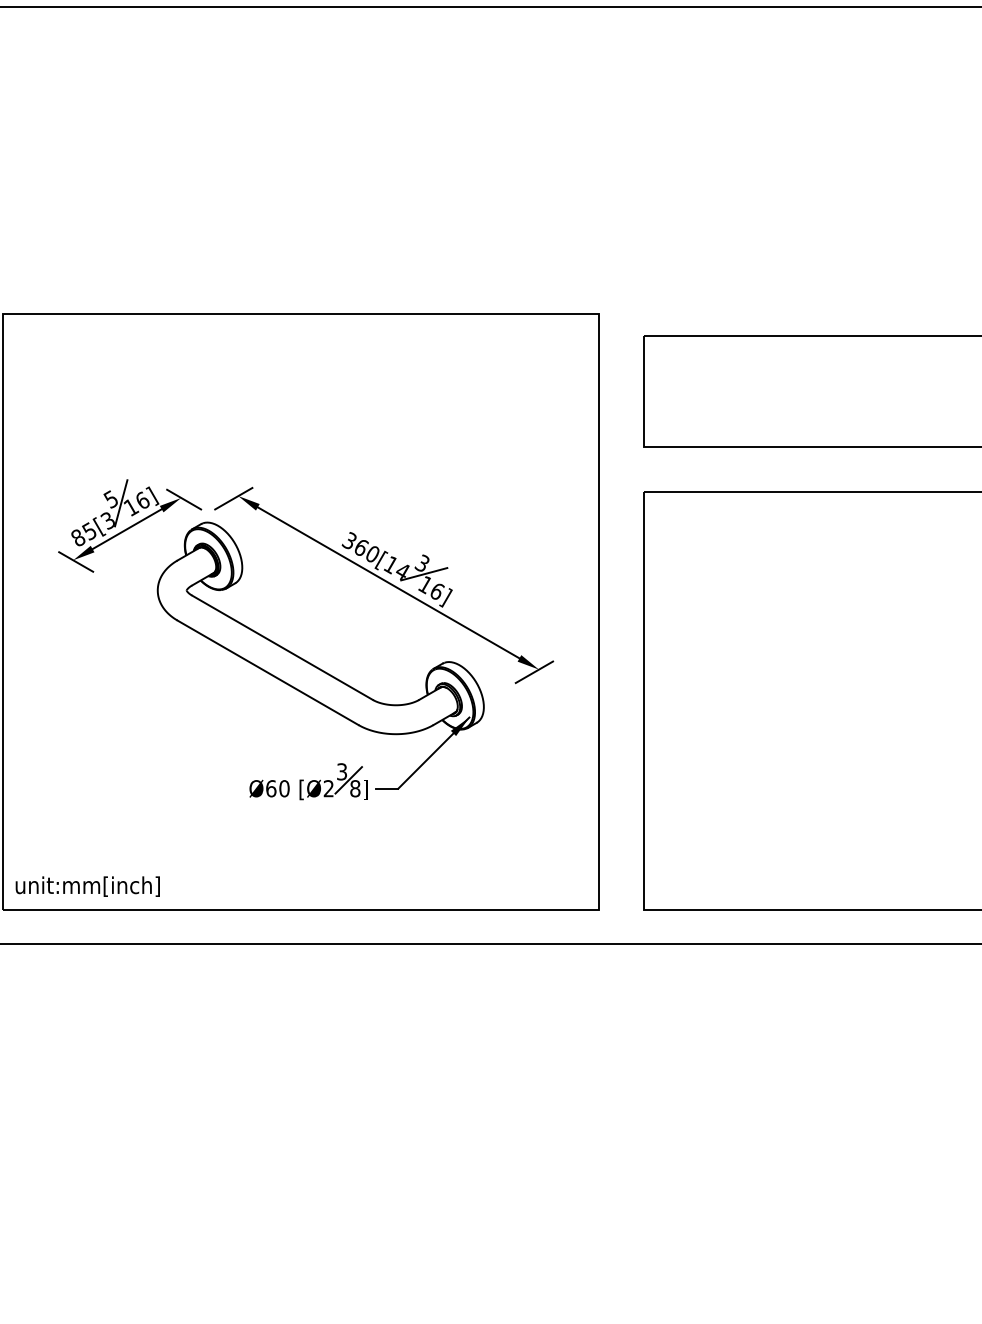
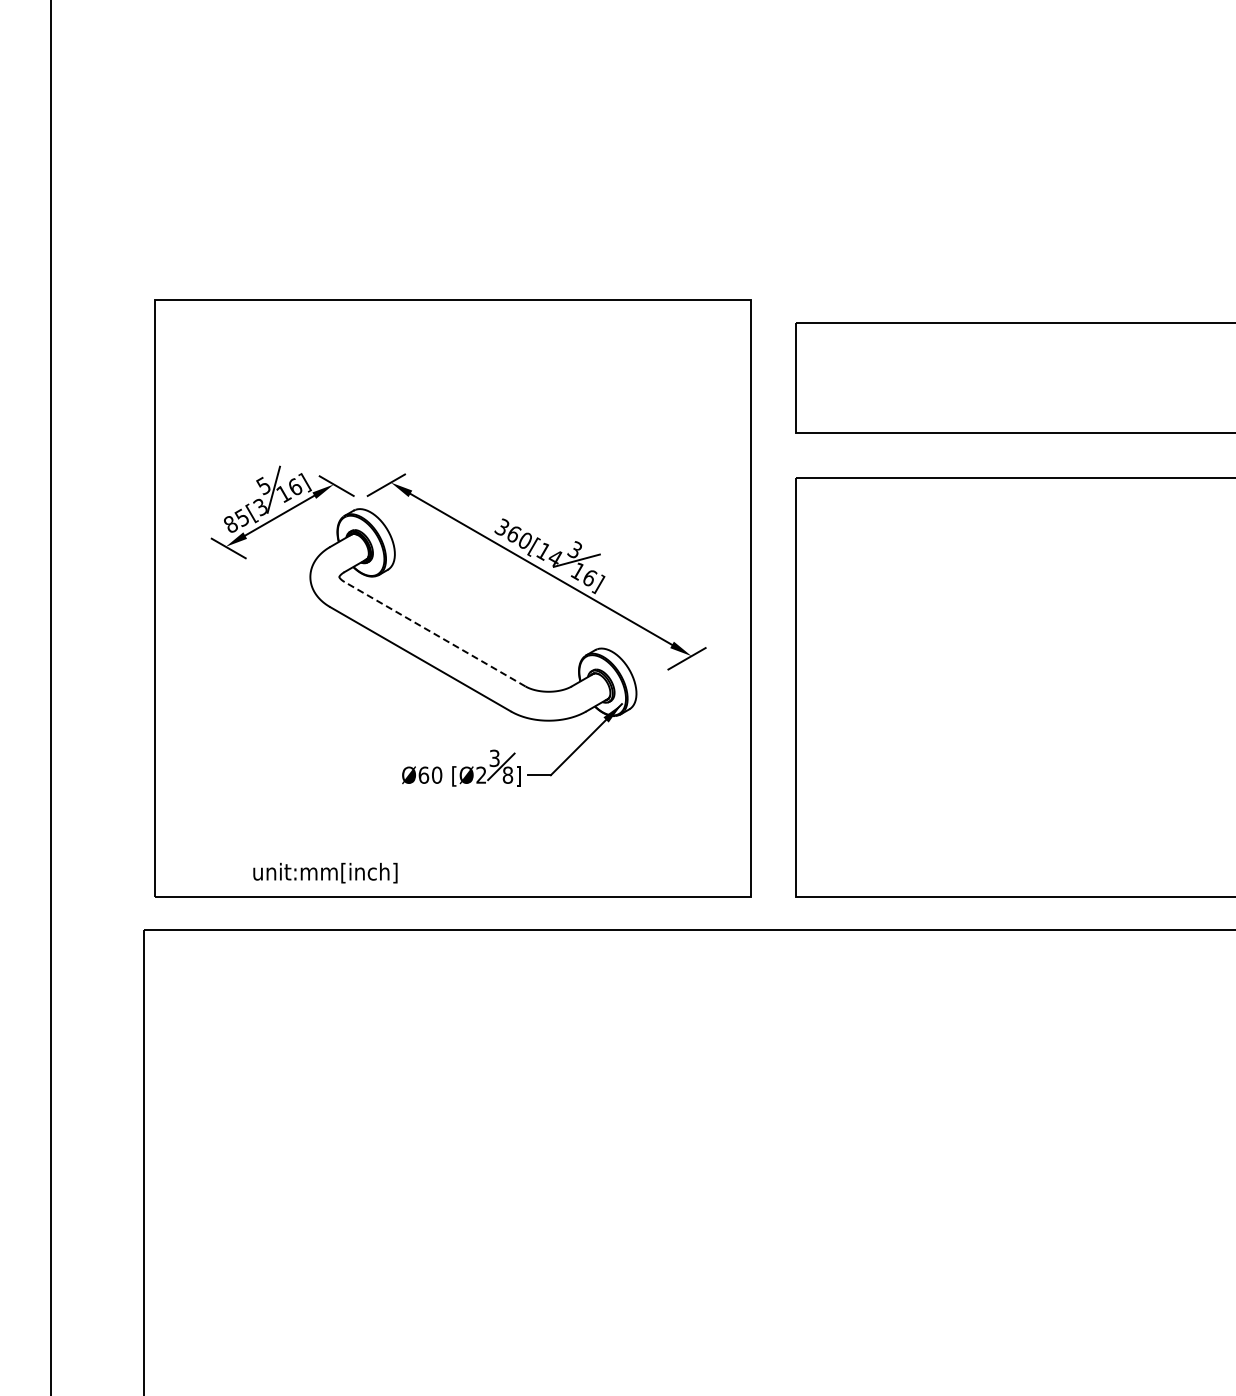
line: (281, 647) -> (434, 634), solid -> dashed
text: (87, 885) -> (325, 872), moved

